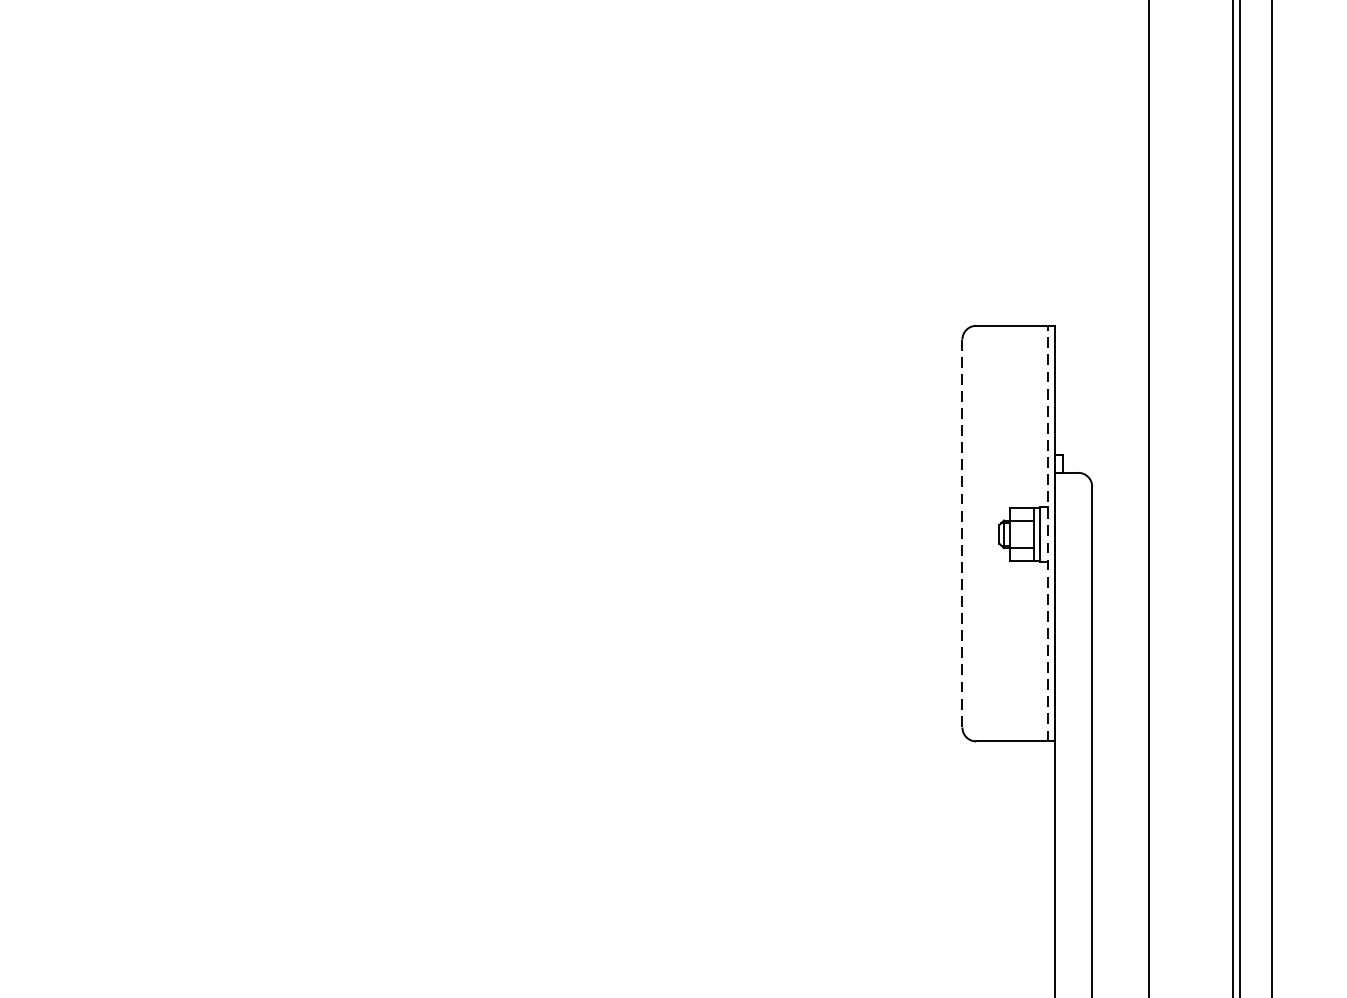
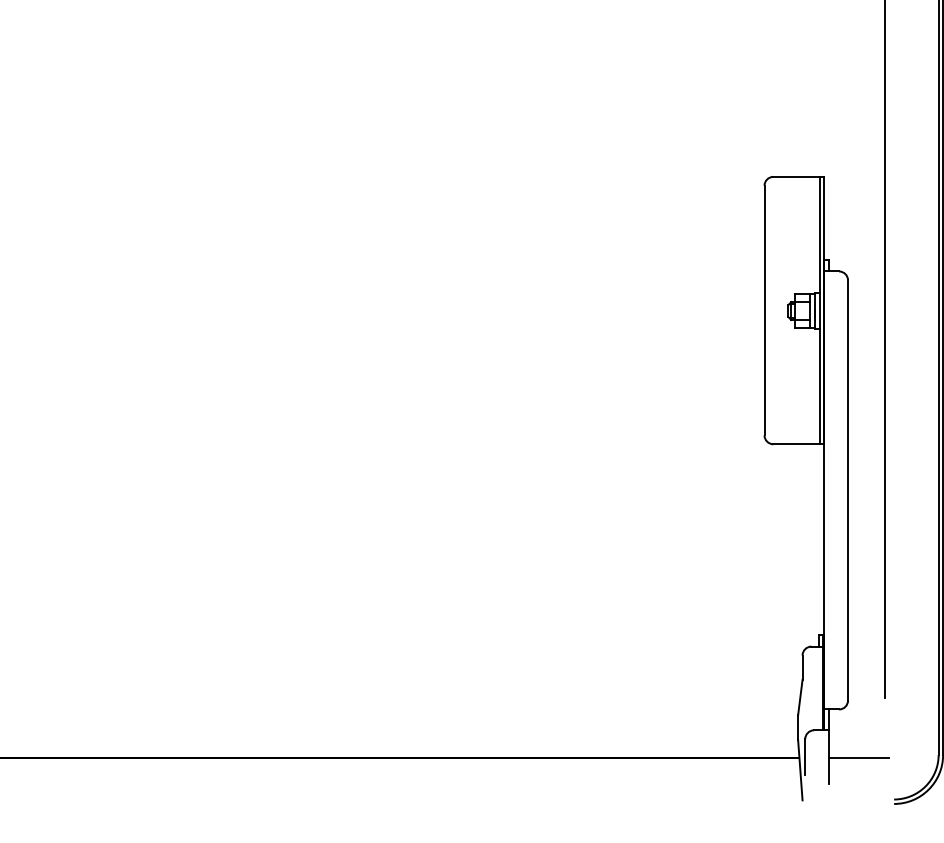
line: (962, 533) -> (764, 310), dashed -> solid
line: (1047, 533) -> (819, 310), dashed -> solid

